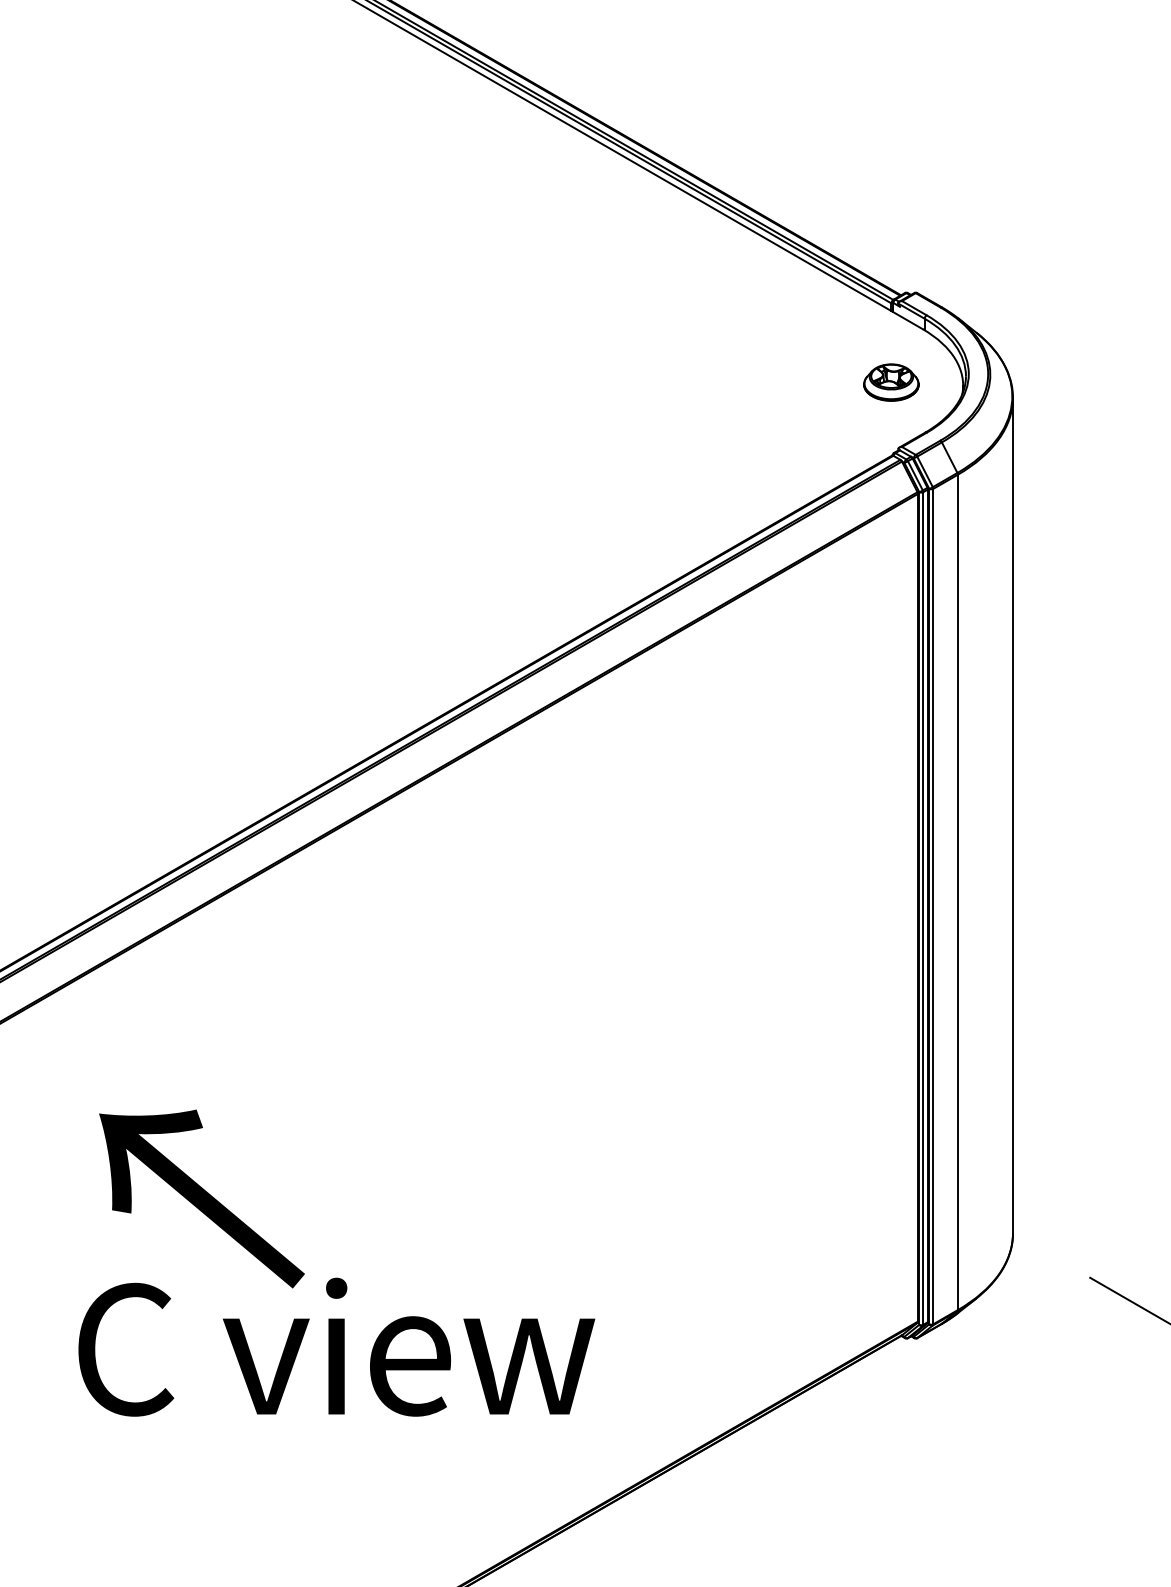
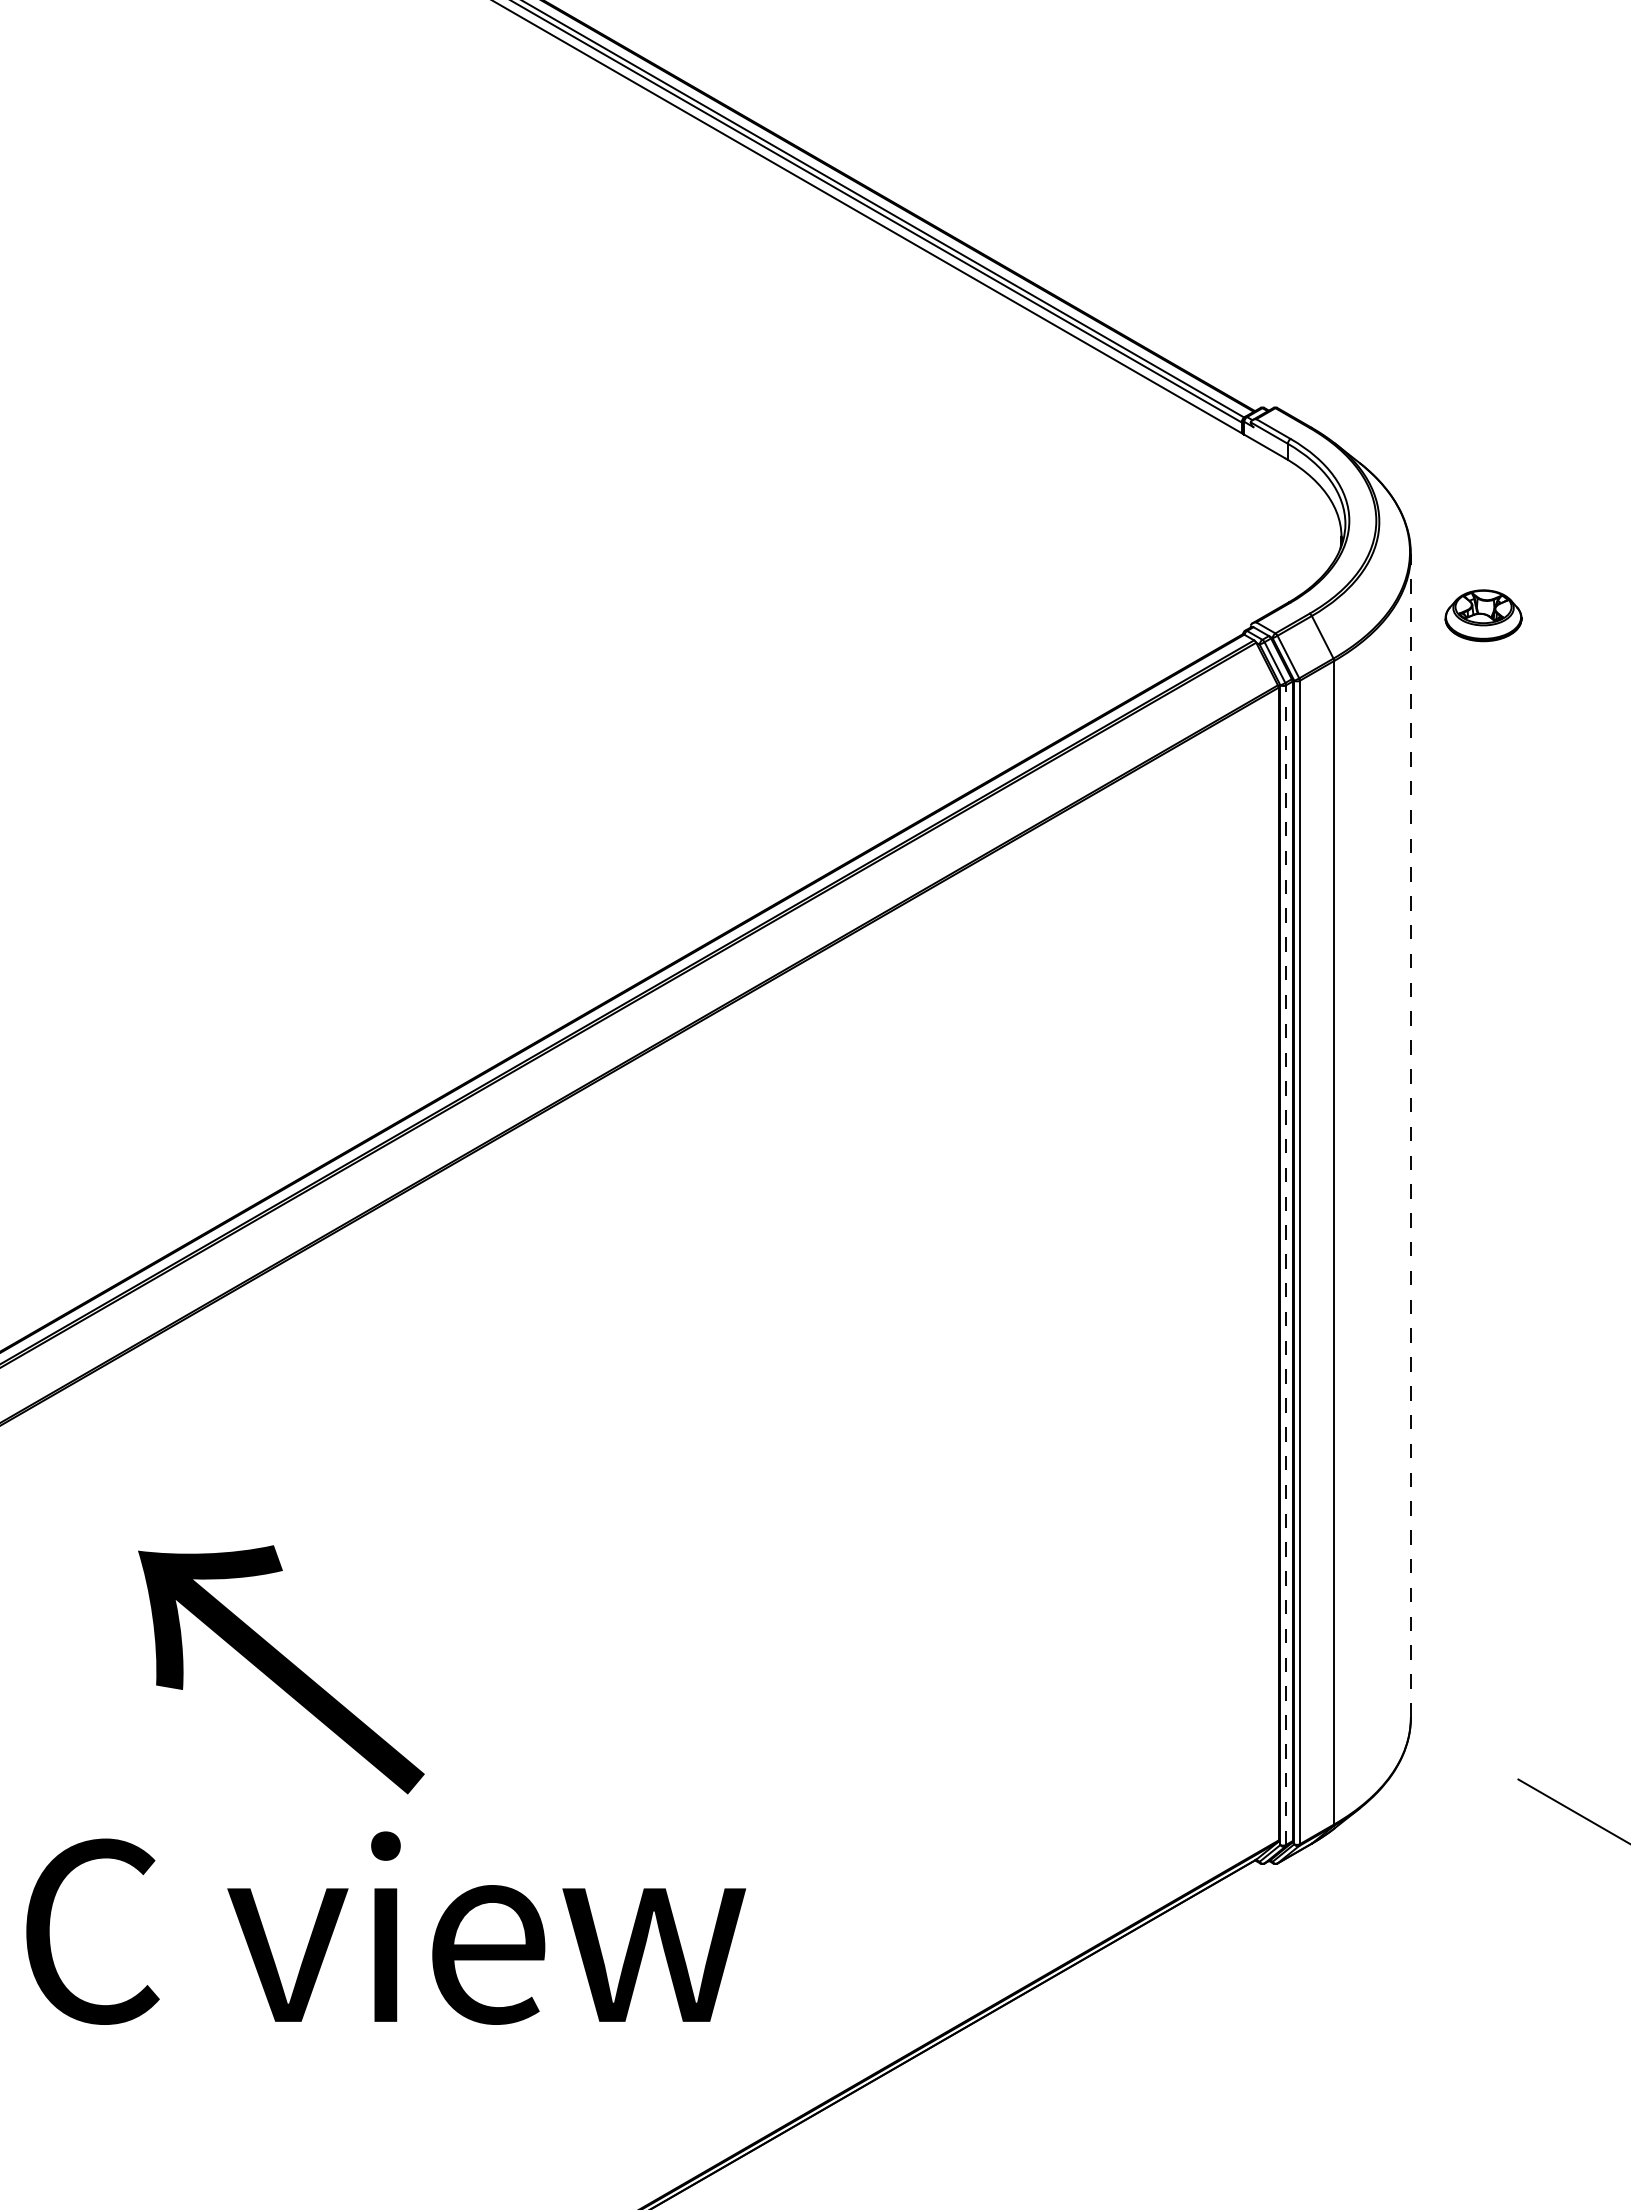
part: (891, 382) -> (1483, 615), moved
line: (1012, 815) -> (1410, 1135), solid -> dashed
line: (923, 908) -> (1286, 1265), solid -> dashed
text: (337, 1346) -> (386, 1927), moved

